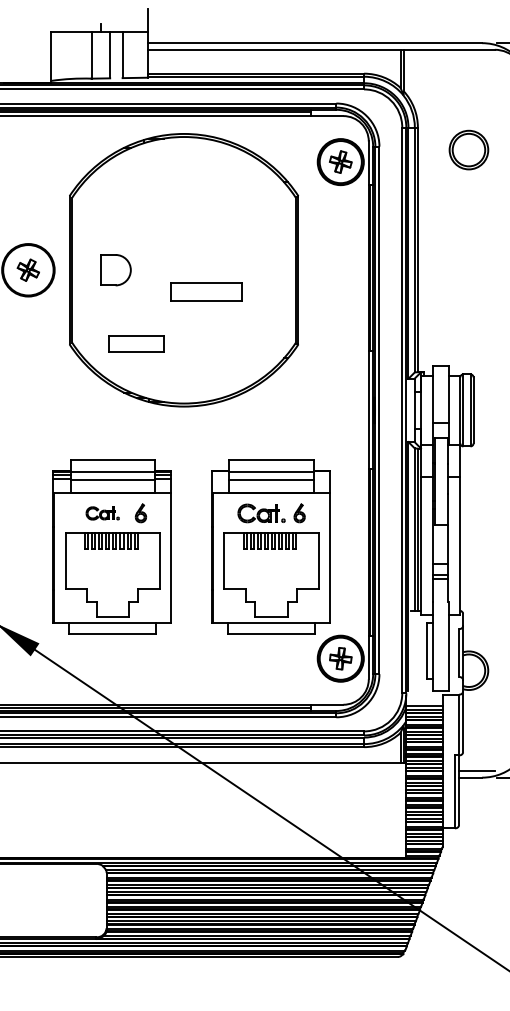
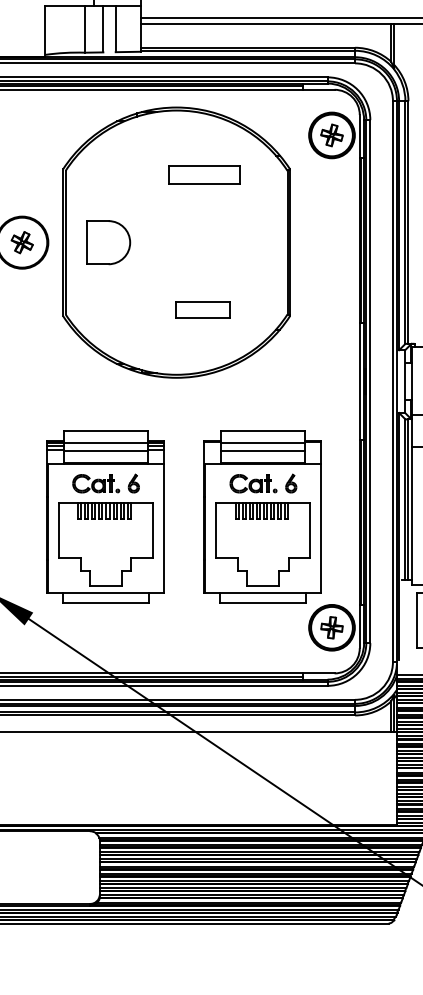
part: (115, 269) -> (108, 241), size x1.43
part: (206, 291) -> (204, 174), moved
part: (136, 343) -> (202, 309), moved
part: (102, 513) -> (95, 483), size x1.43

